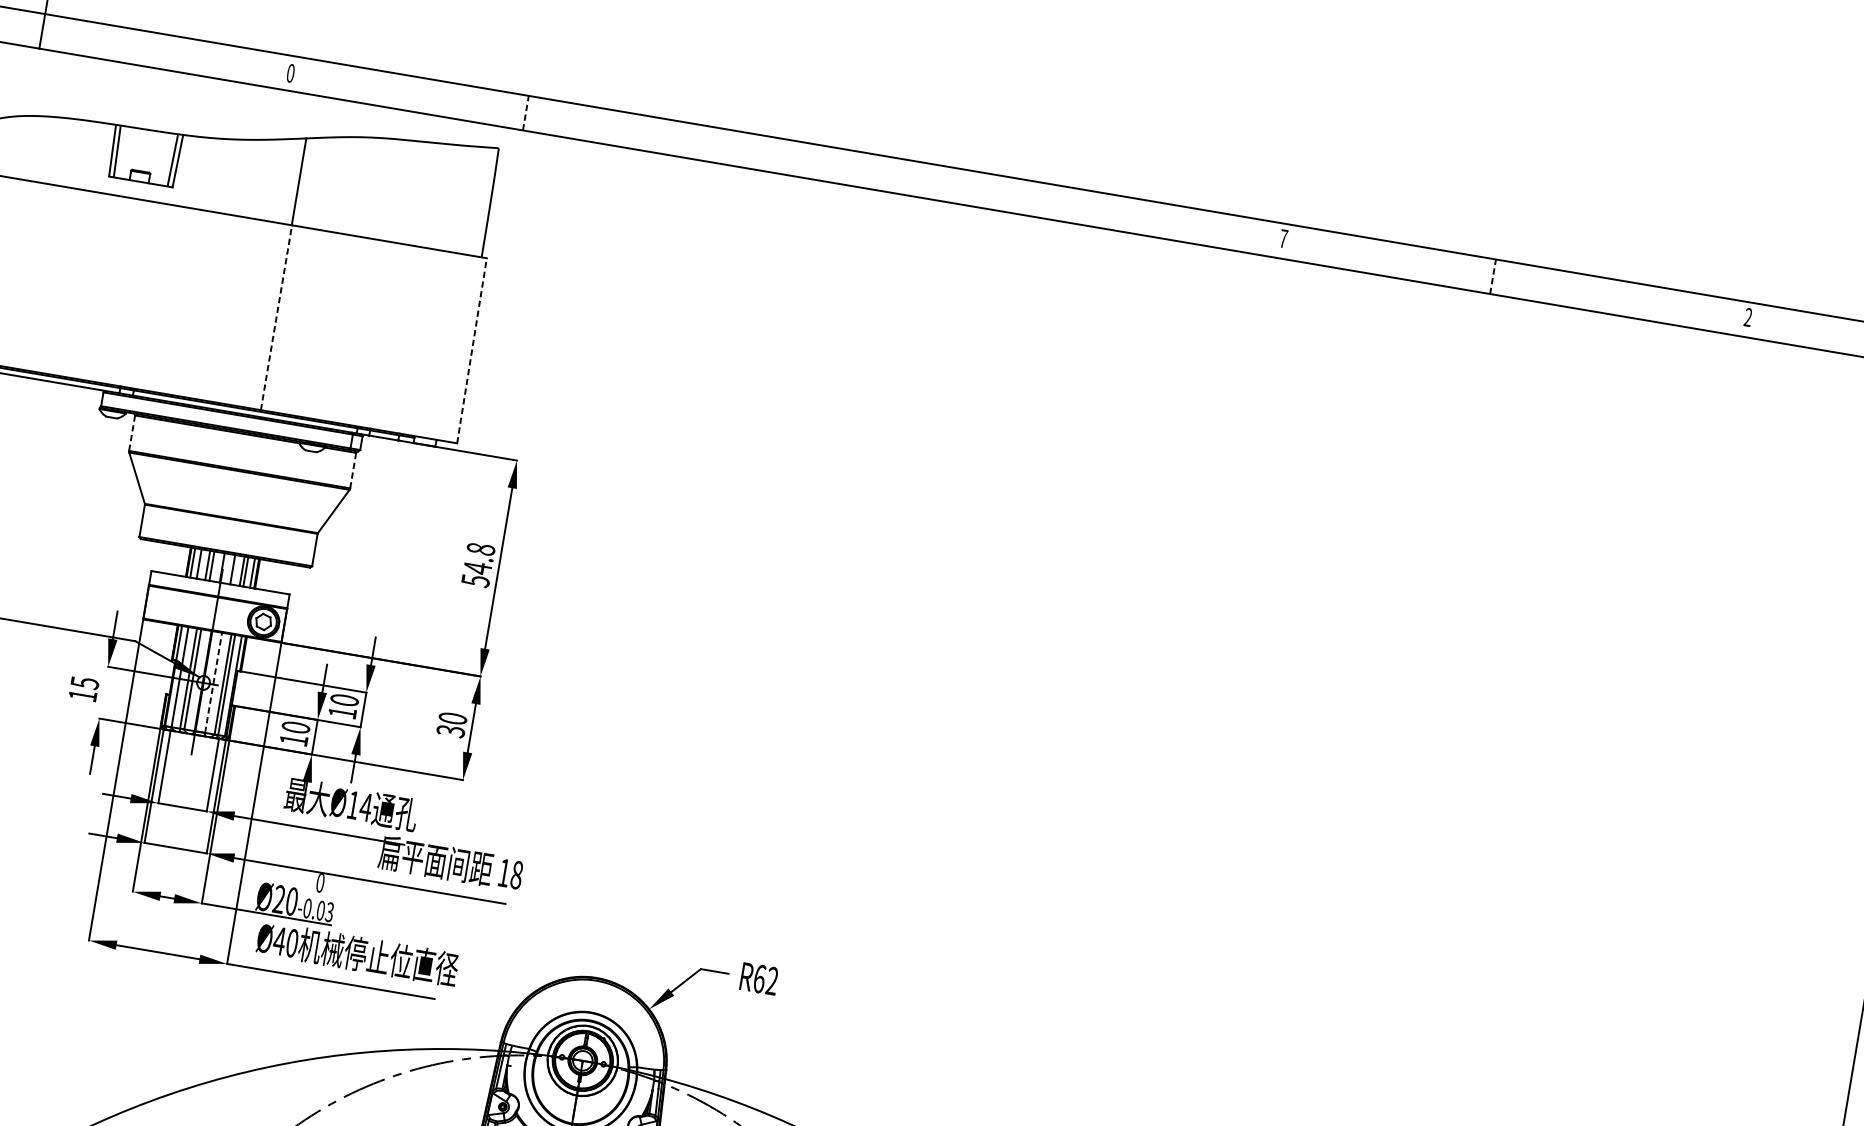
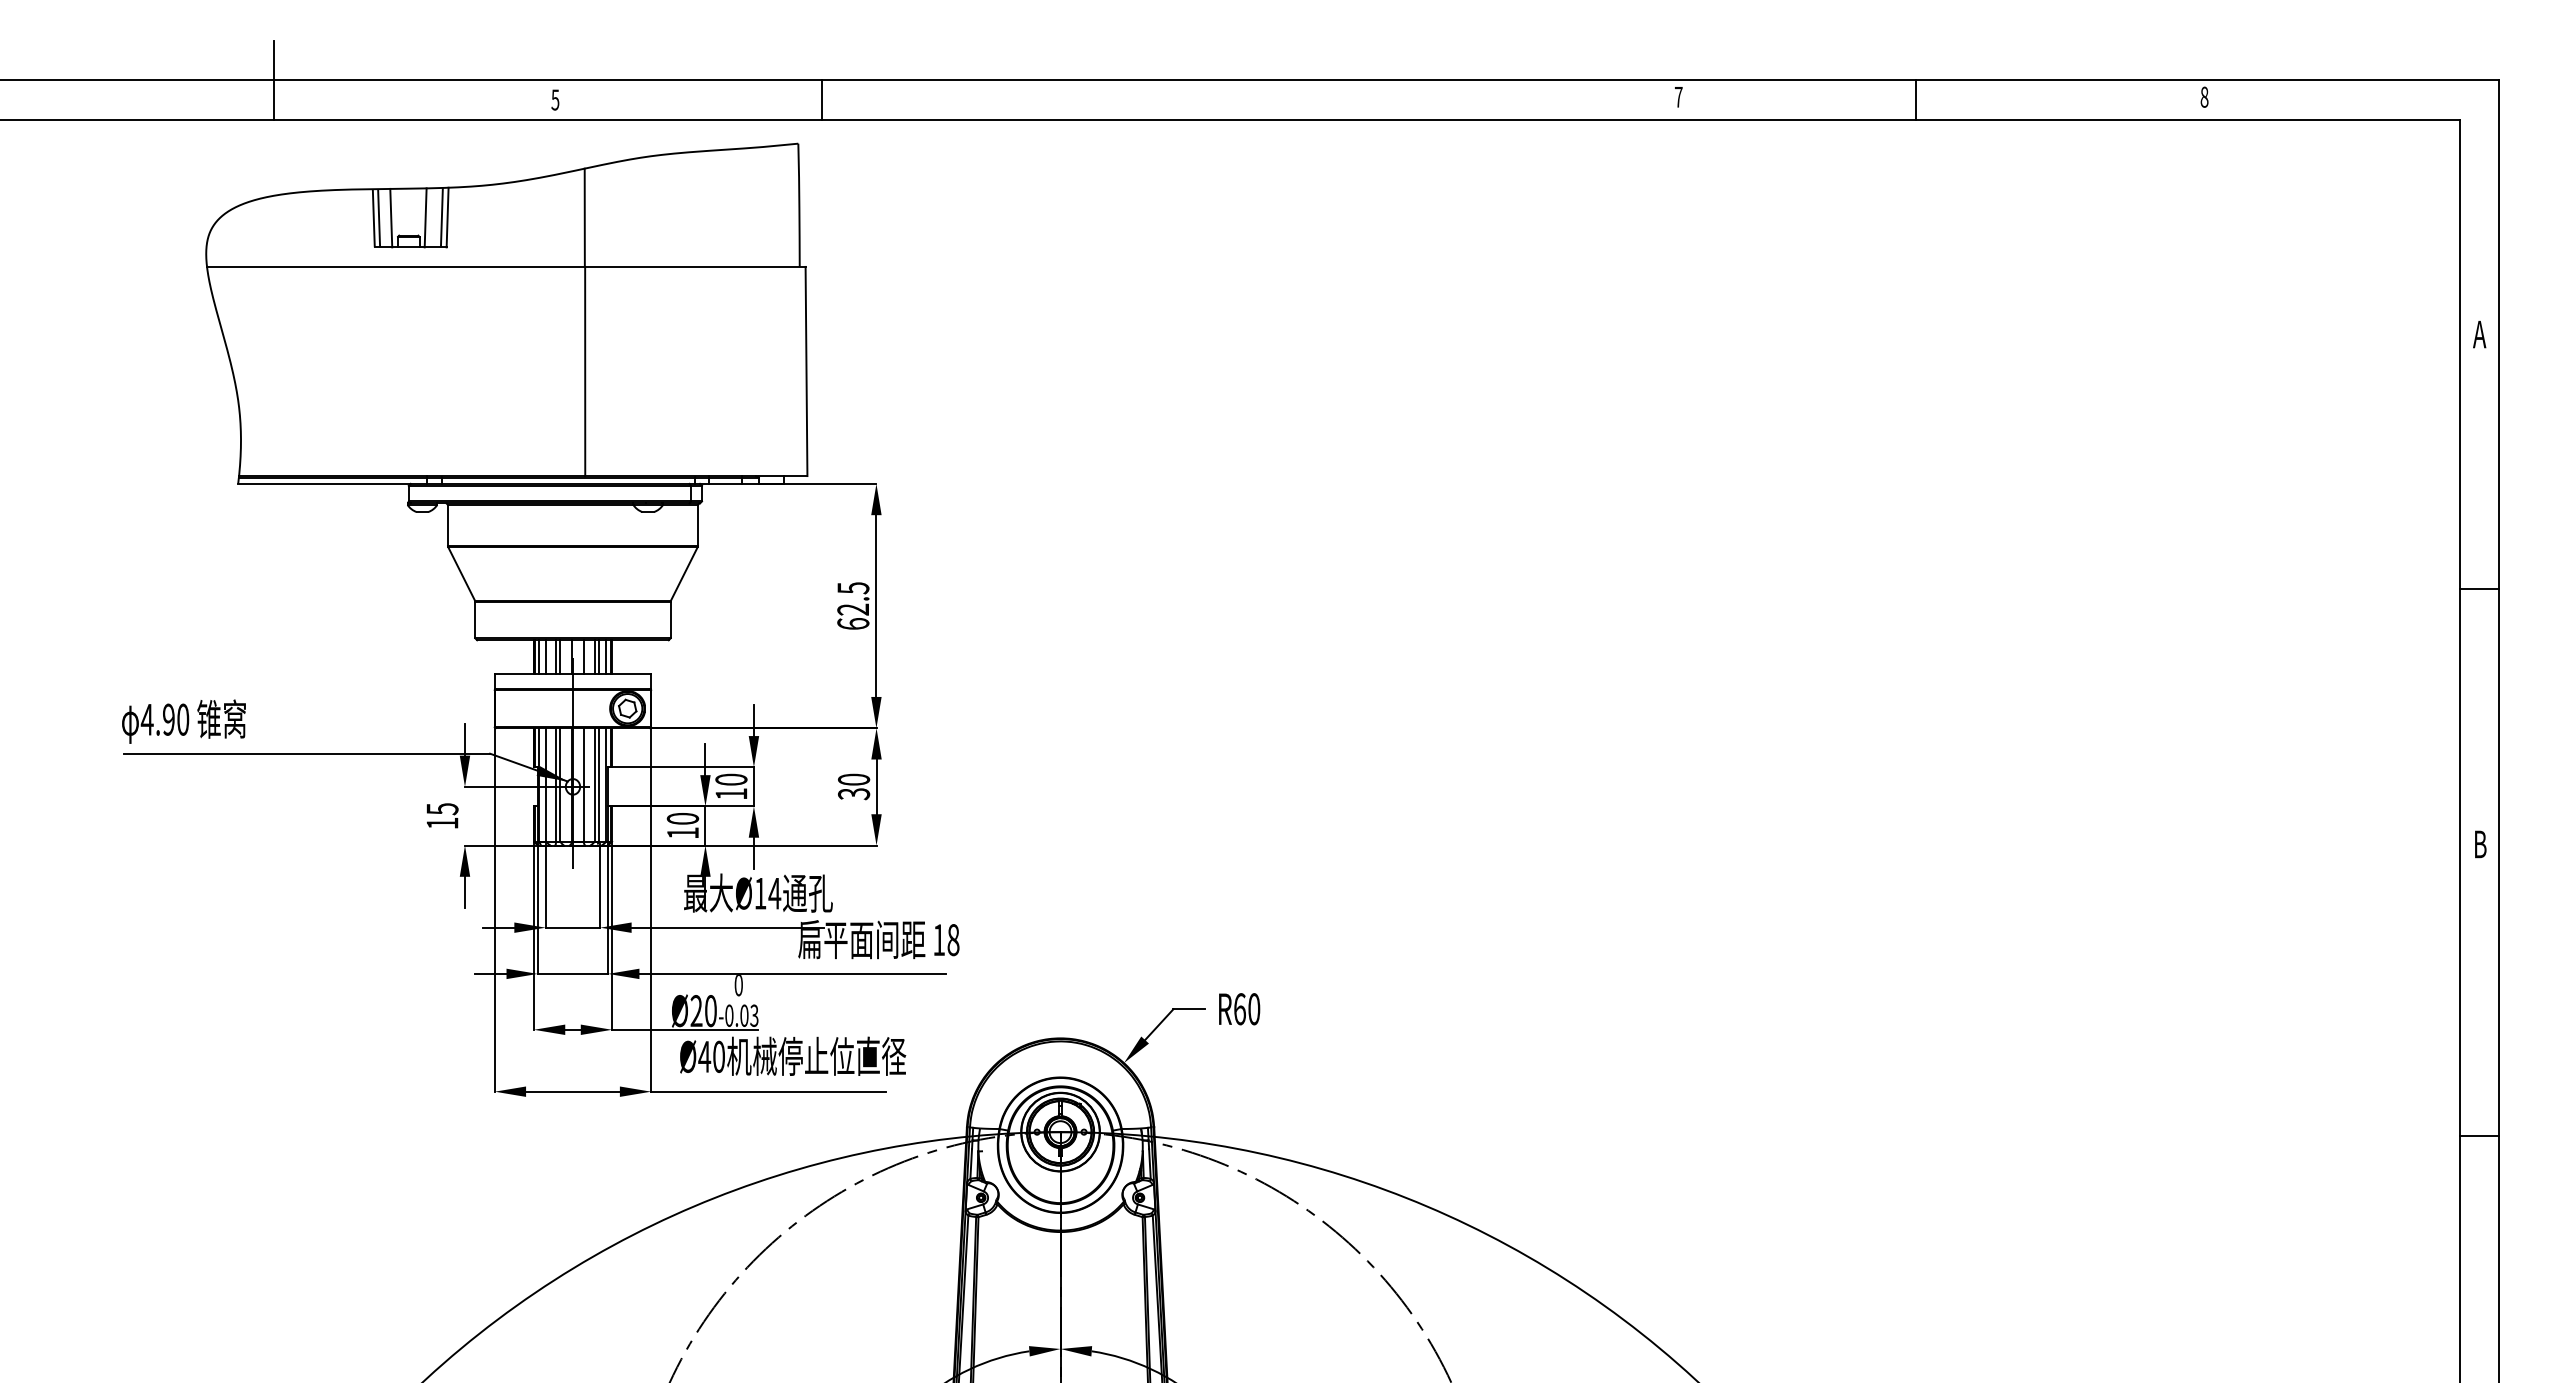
text: (290, 72) -> (555, 99), 0 -> 5
line: (525, 113) -> (821, 100), dashed -> solid
line: (128, 152) -> (391, 217), added
line: (158, 157) -> (425, 217), added
line: (1493, 277) -> (1916, 100), dashed -> solid
text: (1748, 316) -> (2204, 96), 2 -> 8
line: (276, 317) -> (585, 371), dashed -> solid
line: (472, 350) -> (806, 371), dashed -> solid
line: (131, 433) -> (447, 525), dashed -> solid
line: (353, 469) -> (698, 524), dashed -> solid
text: (478, 565) -> (853, 606), 54.8 -> 62.5
line: (213, 682) -> (583, 784), dashed -> solid
text: (772, 981) -> (1254, 1009), R62 -> R60

